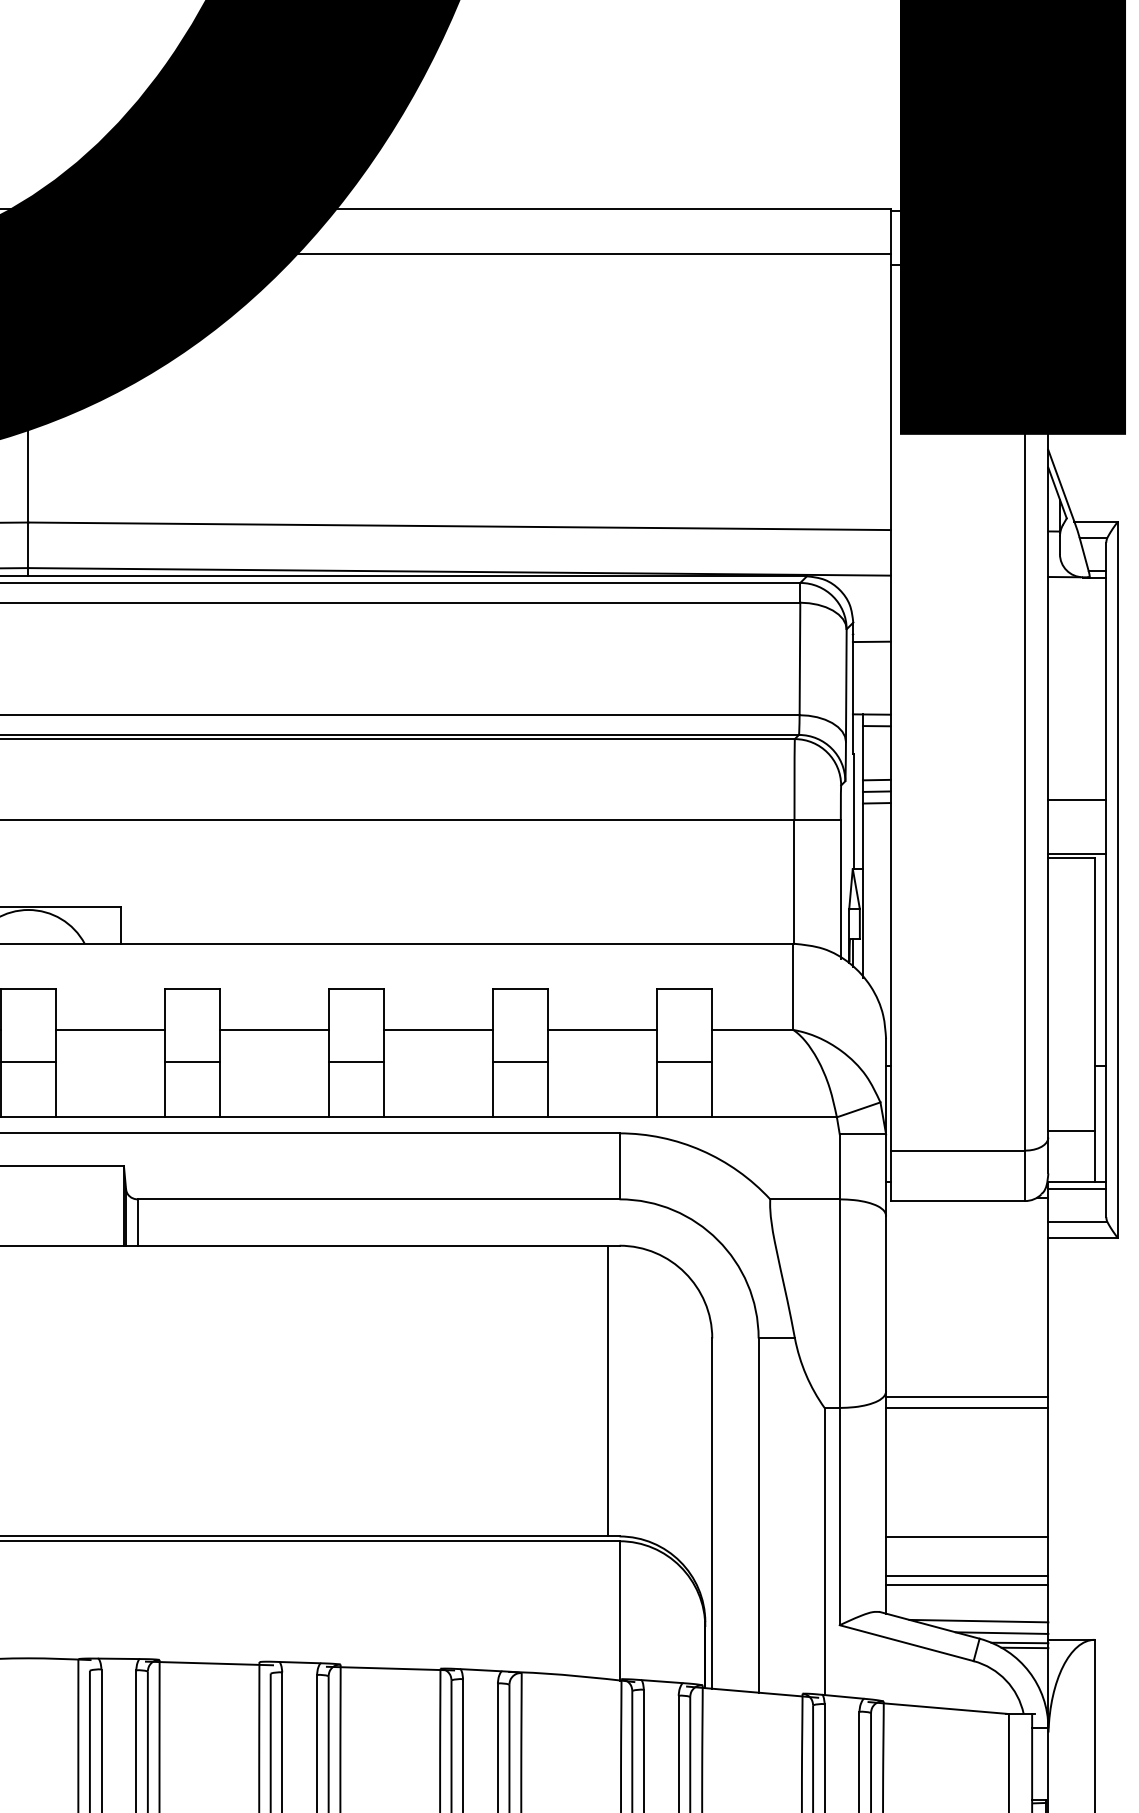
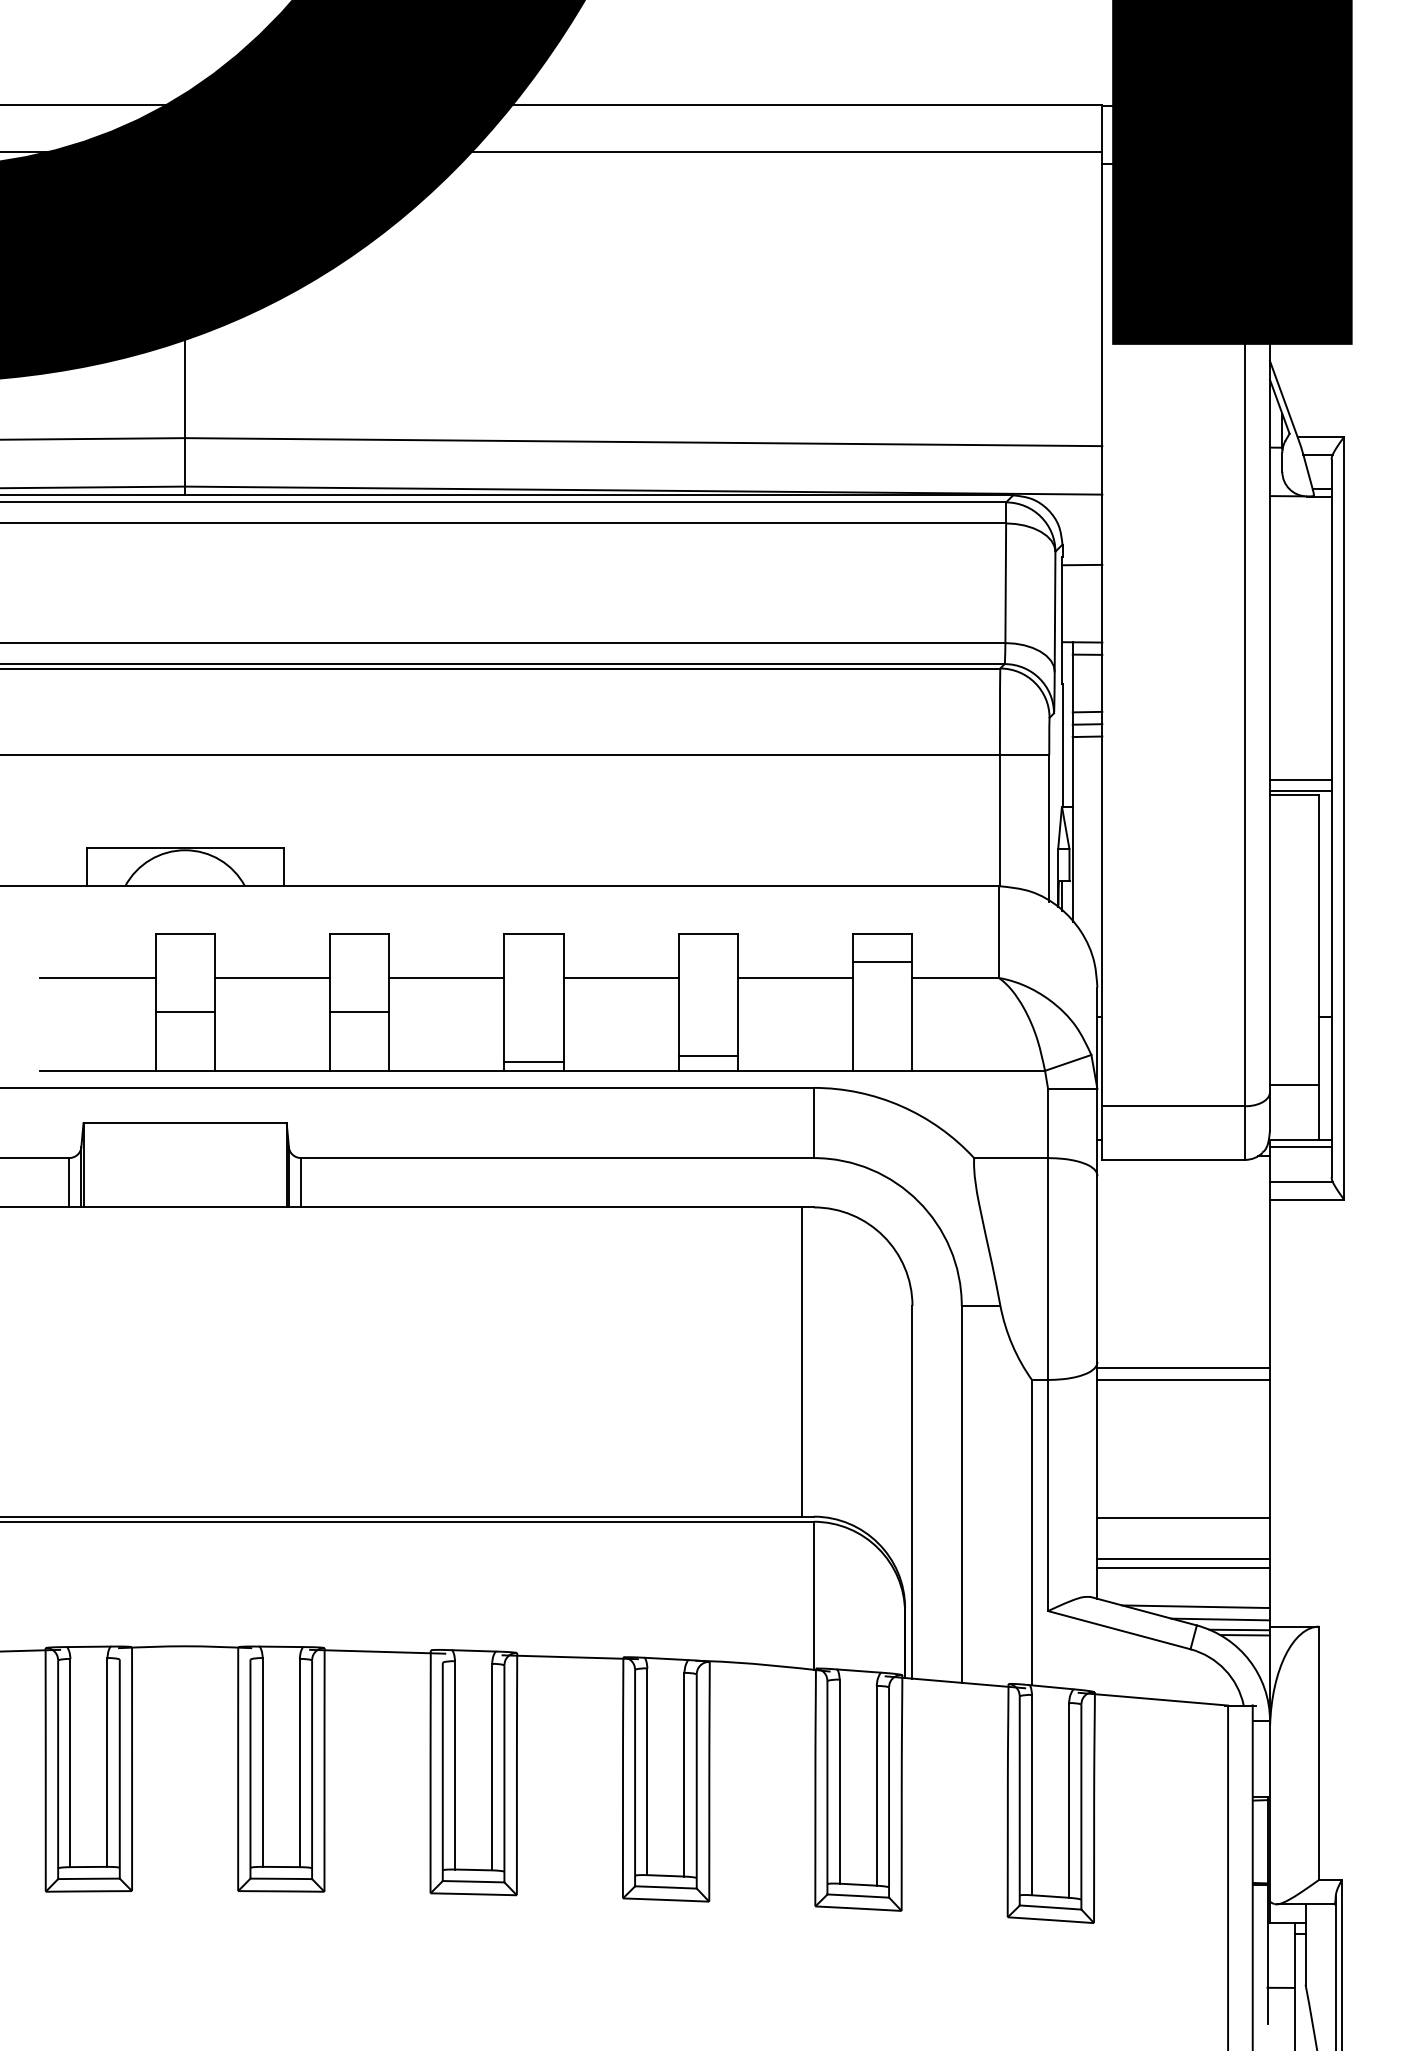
line: (1077, 800) -> (1300, 780), moved
line: (355, 1061) -> (533, 1061), moved
line: (520, 1061) -> (708, 1055), moved
line: (684, 1061) -> (882, 961), moved

